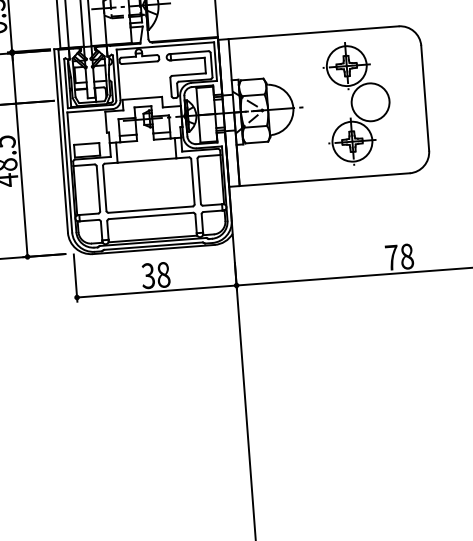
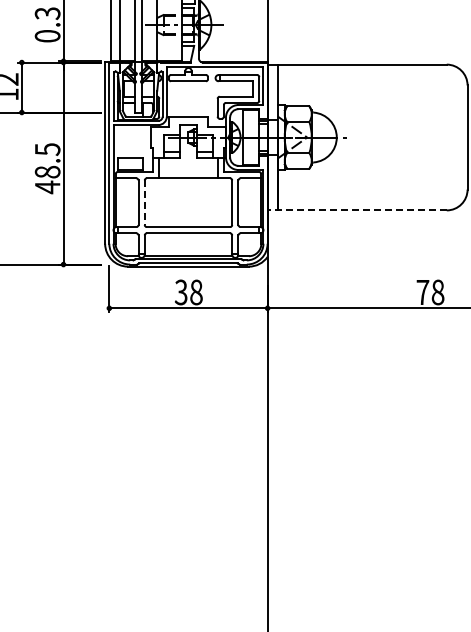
part: (358, 103) -> (401, 137), removed
line: (319, 180) -> (357, 210), solid -> dashed
line: (104, 189) -> (144, 203), solid -> dashed

